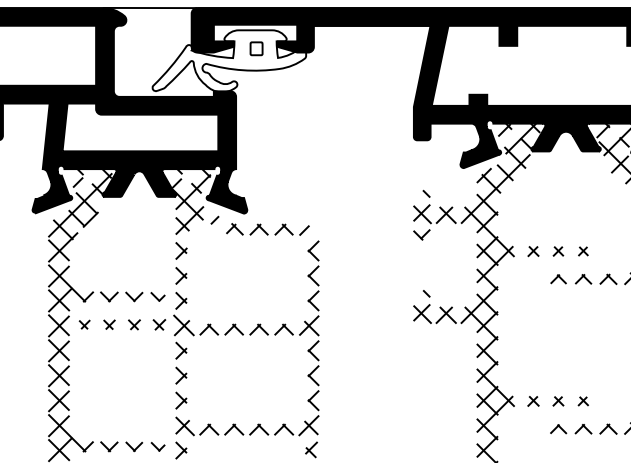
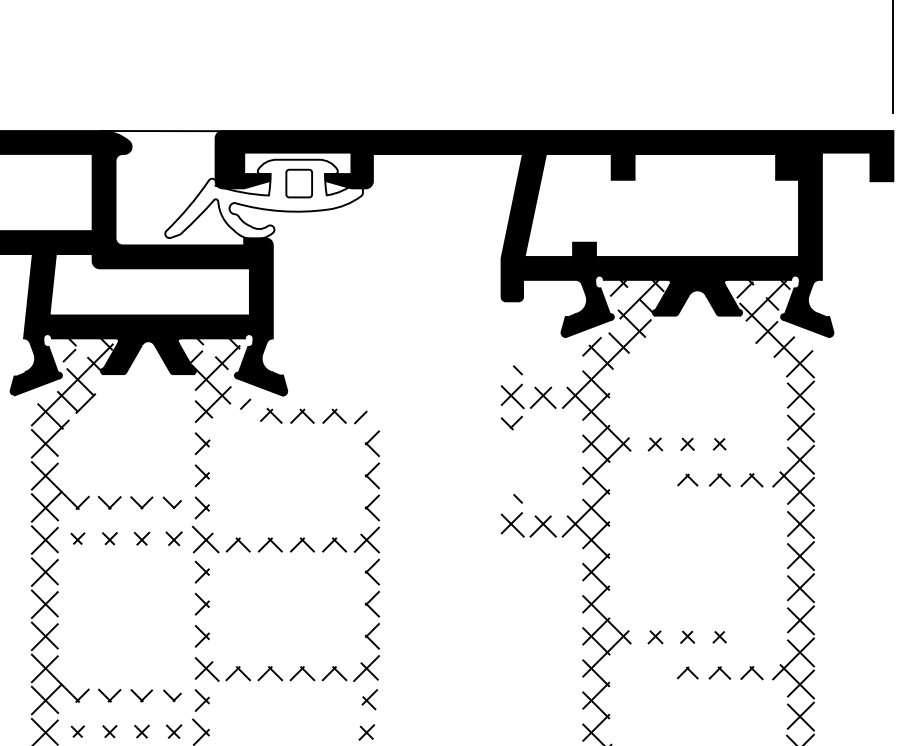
part: (256, 48) -> (298, 183), size x1.67

